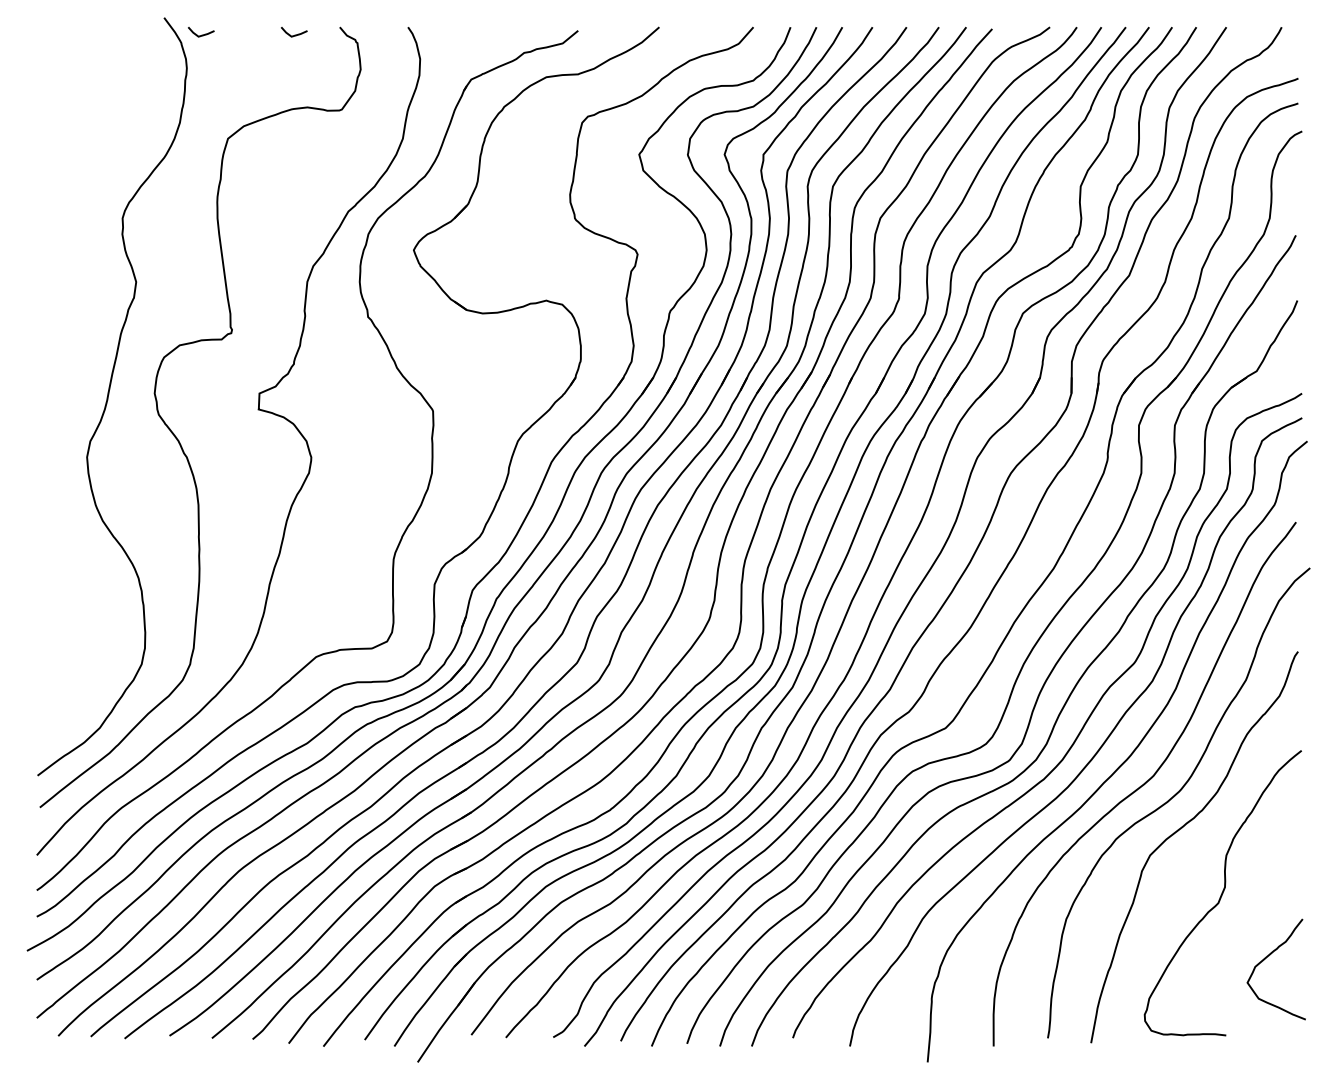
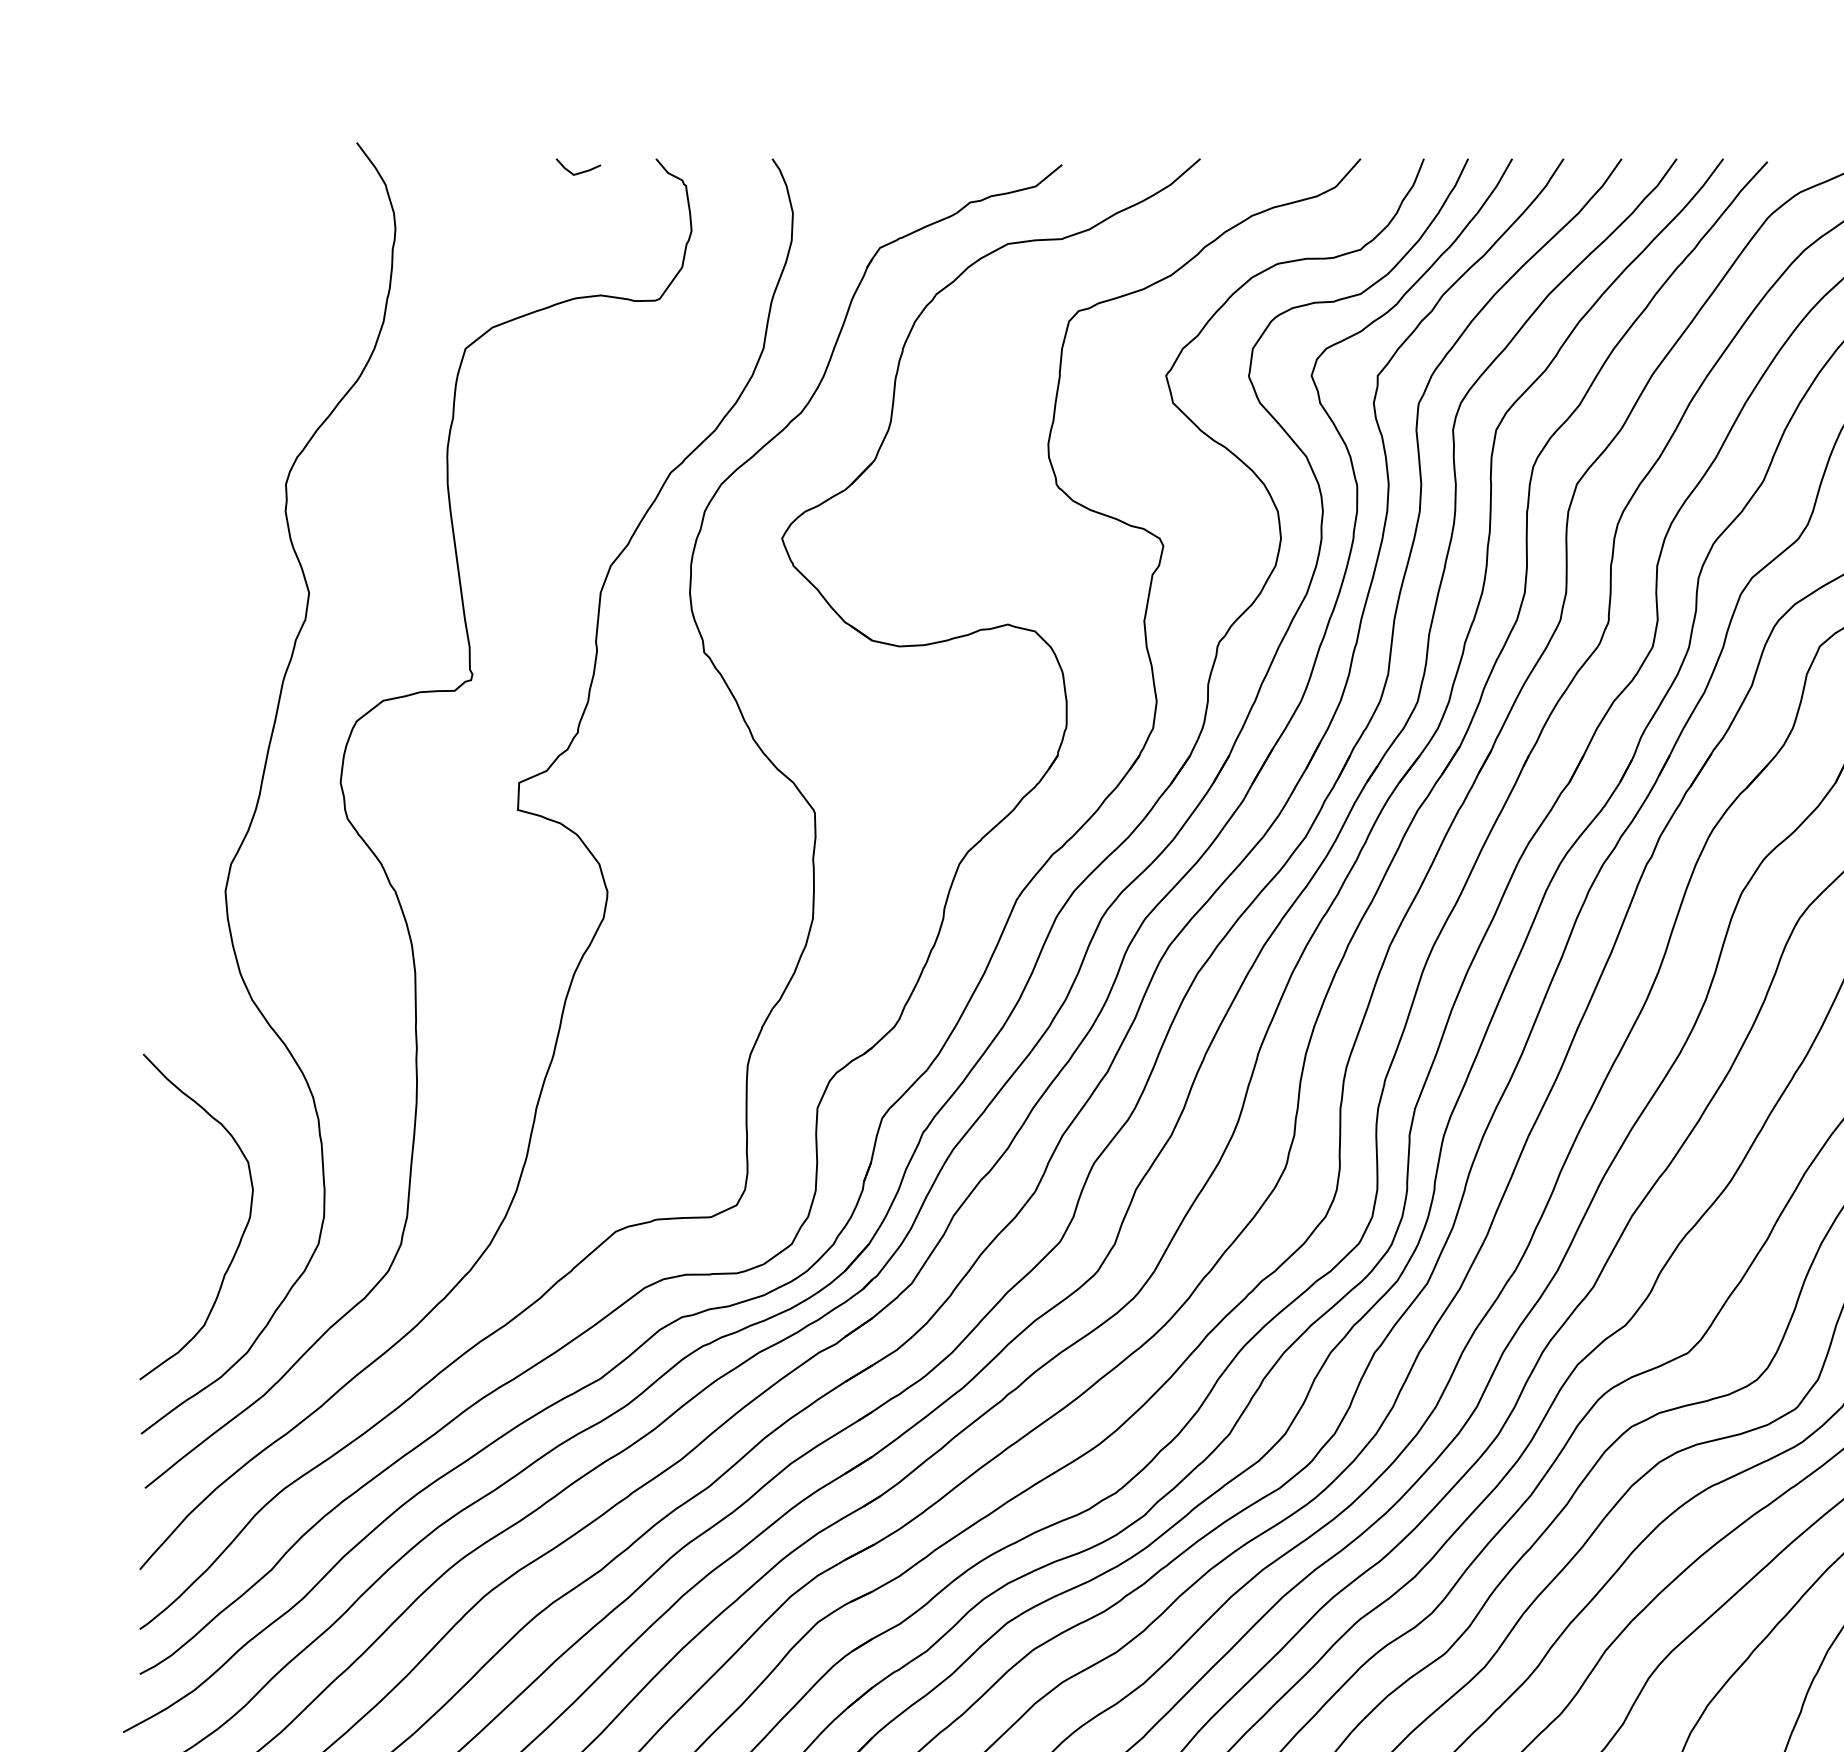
line: (201, 34) -> (420, 171), removed
curve: (96, 657) -> (241, 1232), added

